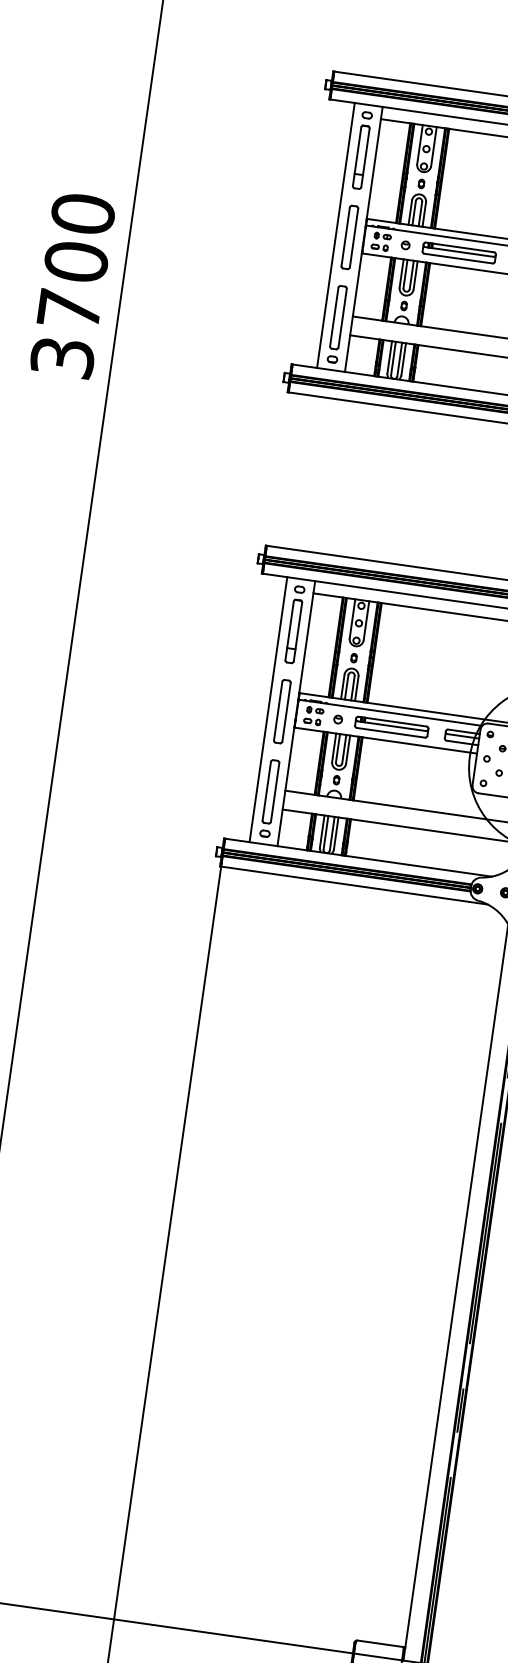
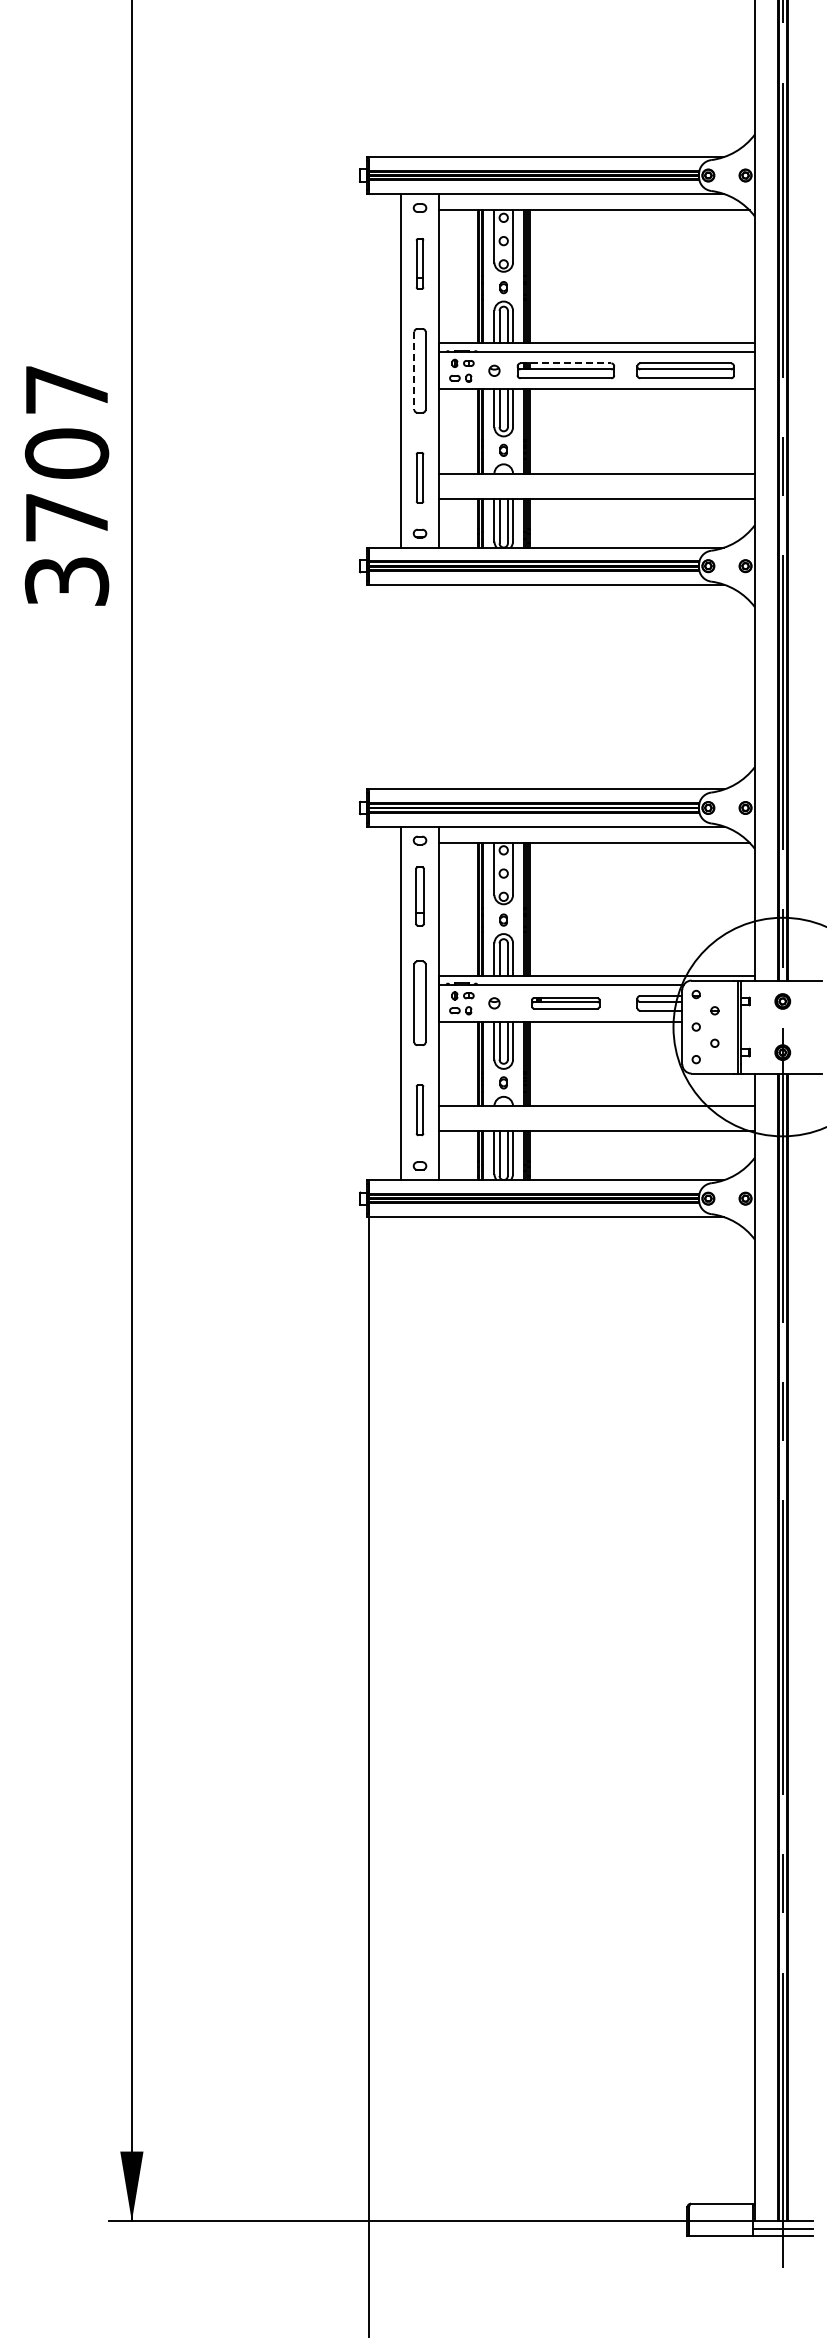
part: (360, 156) -> (419, 263), size x0.6
text: (82, 213) -> (66, 389), 3700 -> 3707
line: (345, 237) -> (414, 371), solid -> dashed
line: (460, 247) -> (566, 363), solid -> dashed
part: (338, 317) -> (419, 477), size x0.6
part: (293, 631) -> (419, 896), size x0.7
part: (391, 727) -> (565, 1003), size x0.7
part: (270, 791) -> (419, 1109), size x0.6

